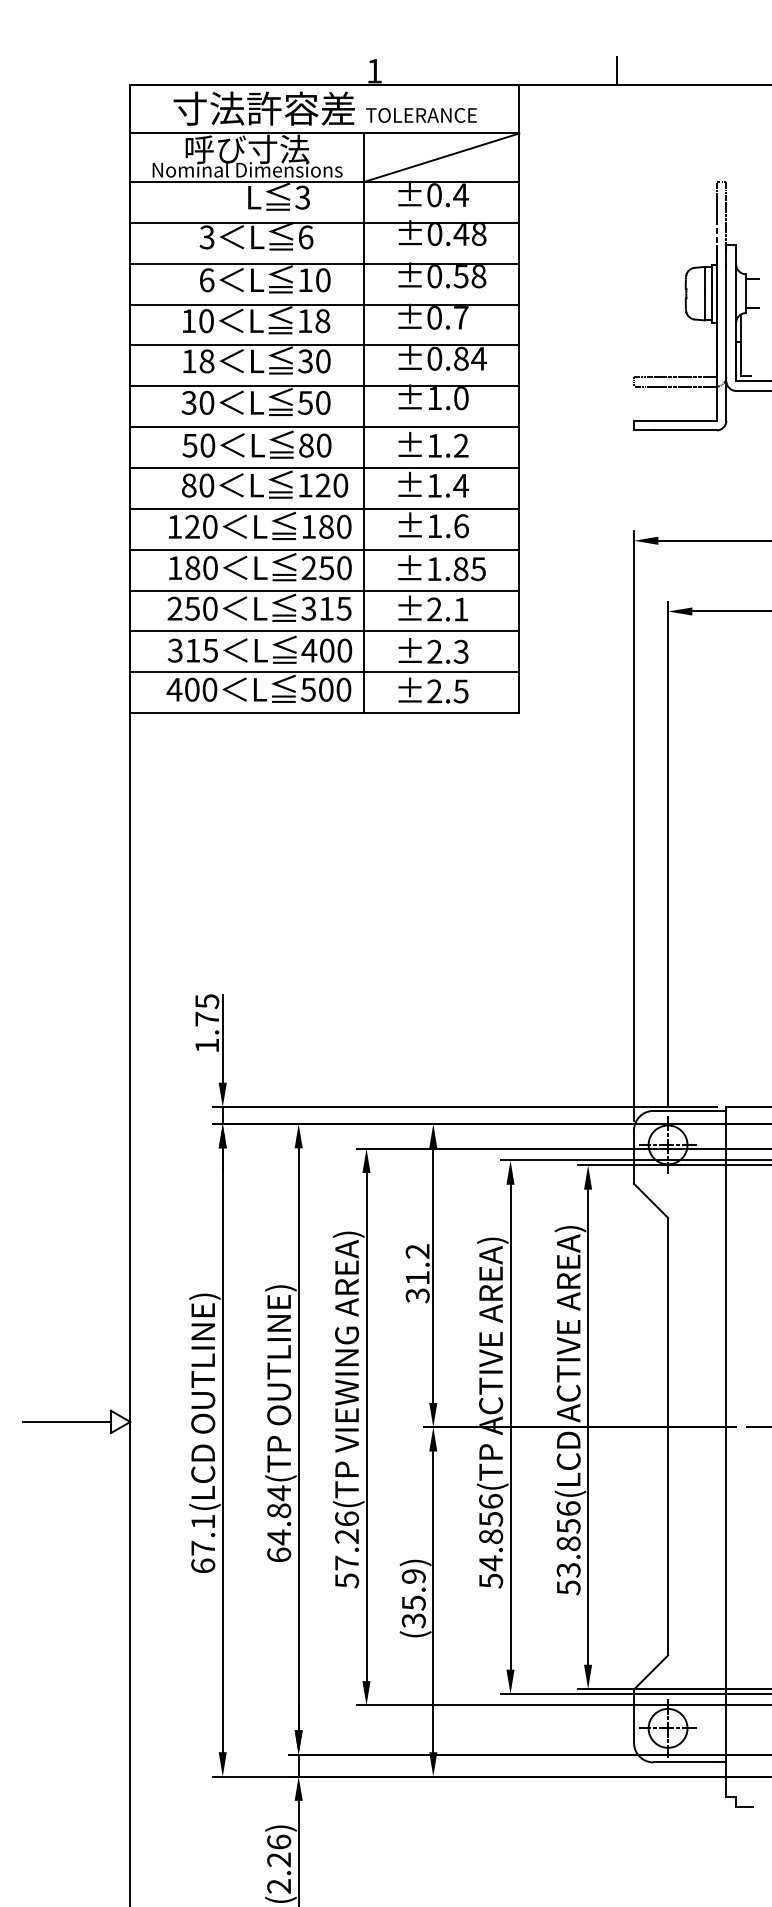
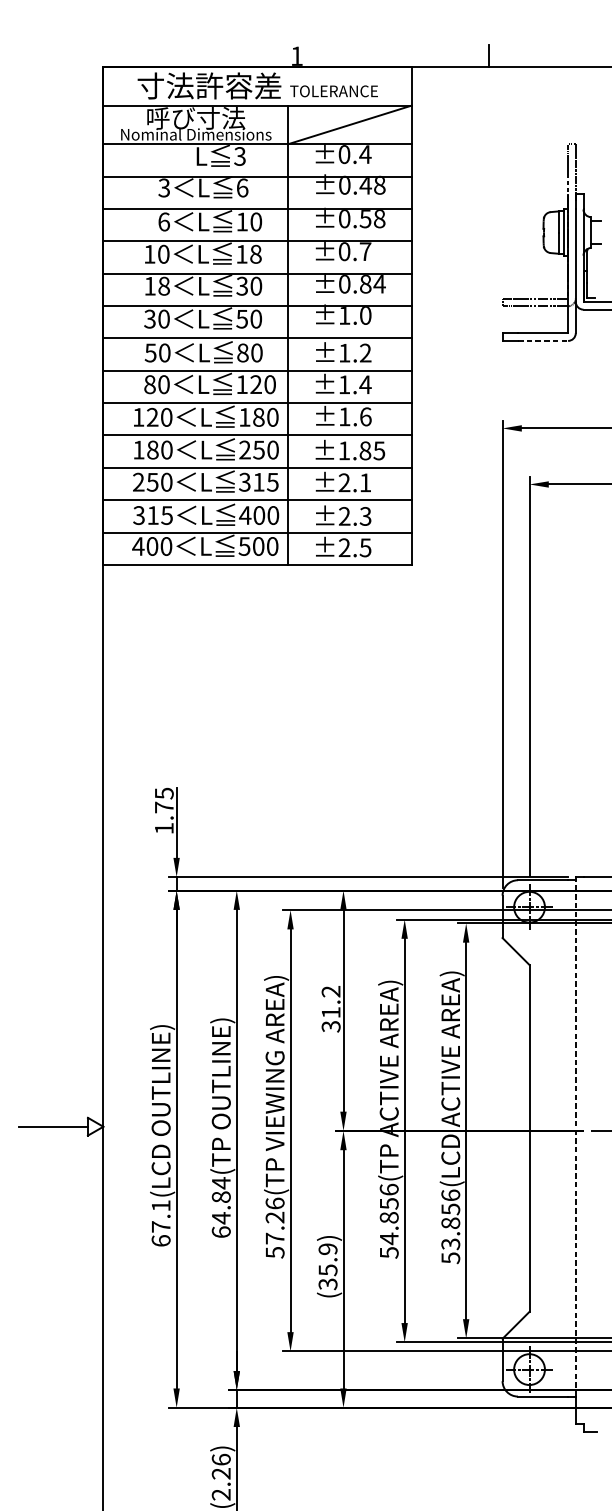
line: (685, 430) -> (543, 341), solid -> dashed
line: (726, 1436) -> (575, 1138), solid -> dashed

